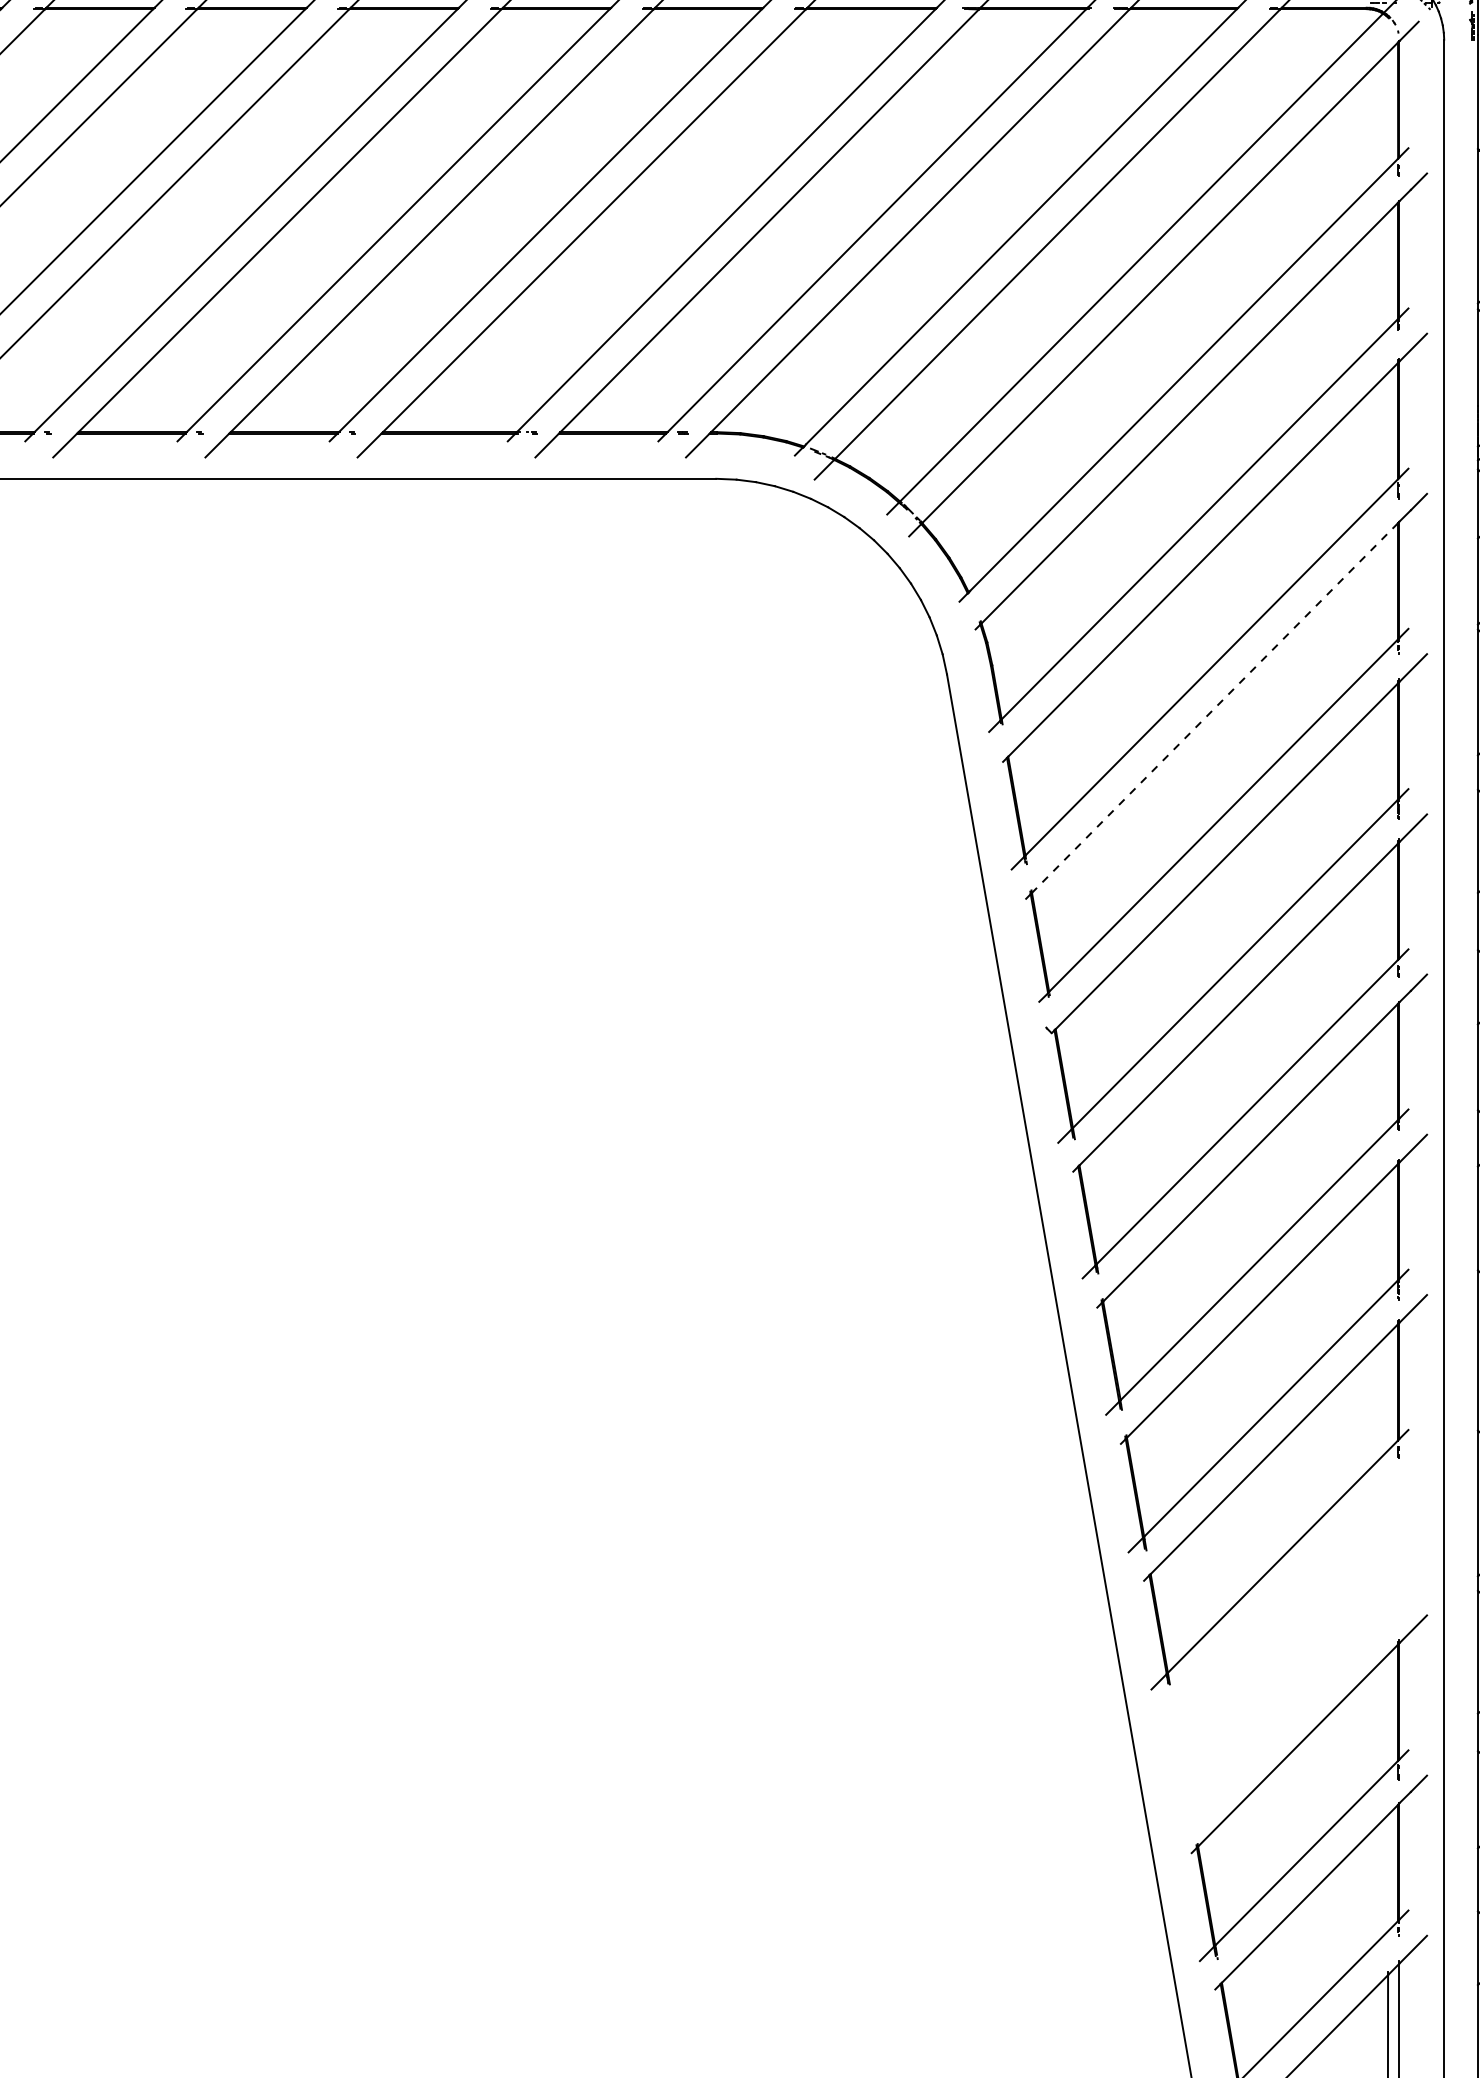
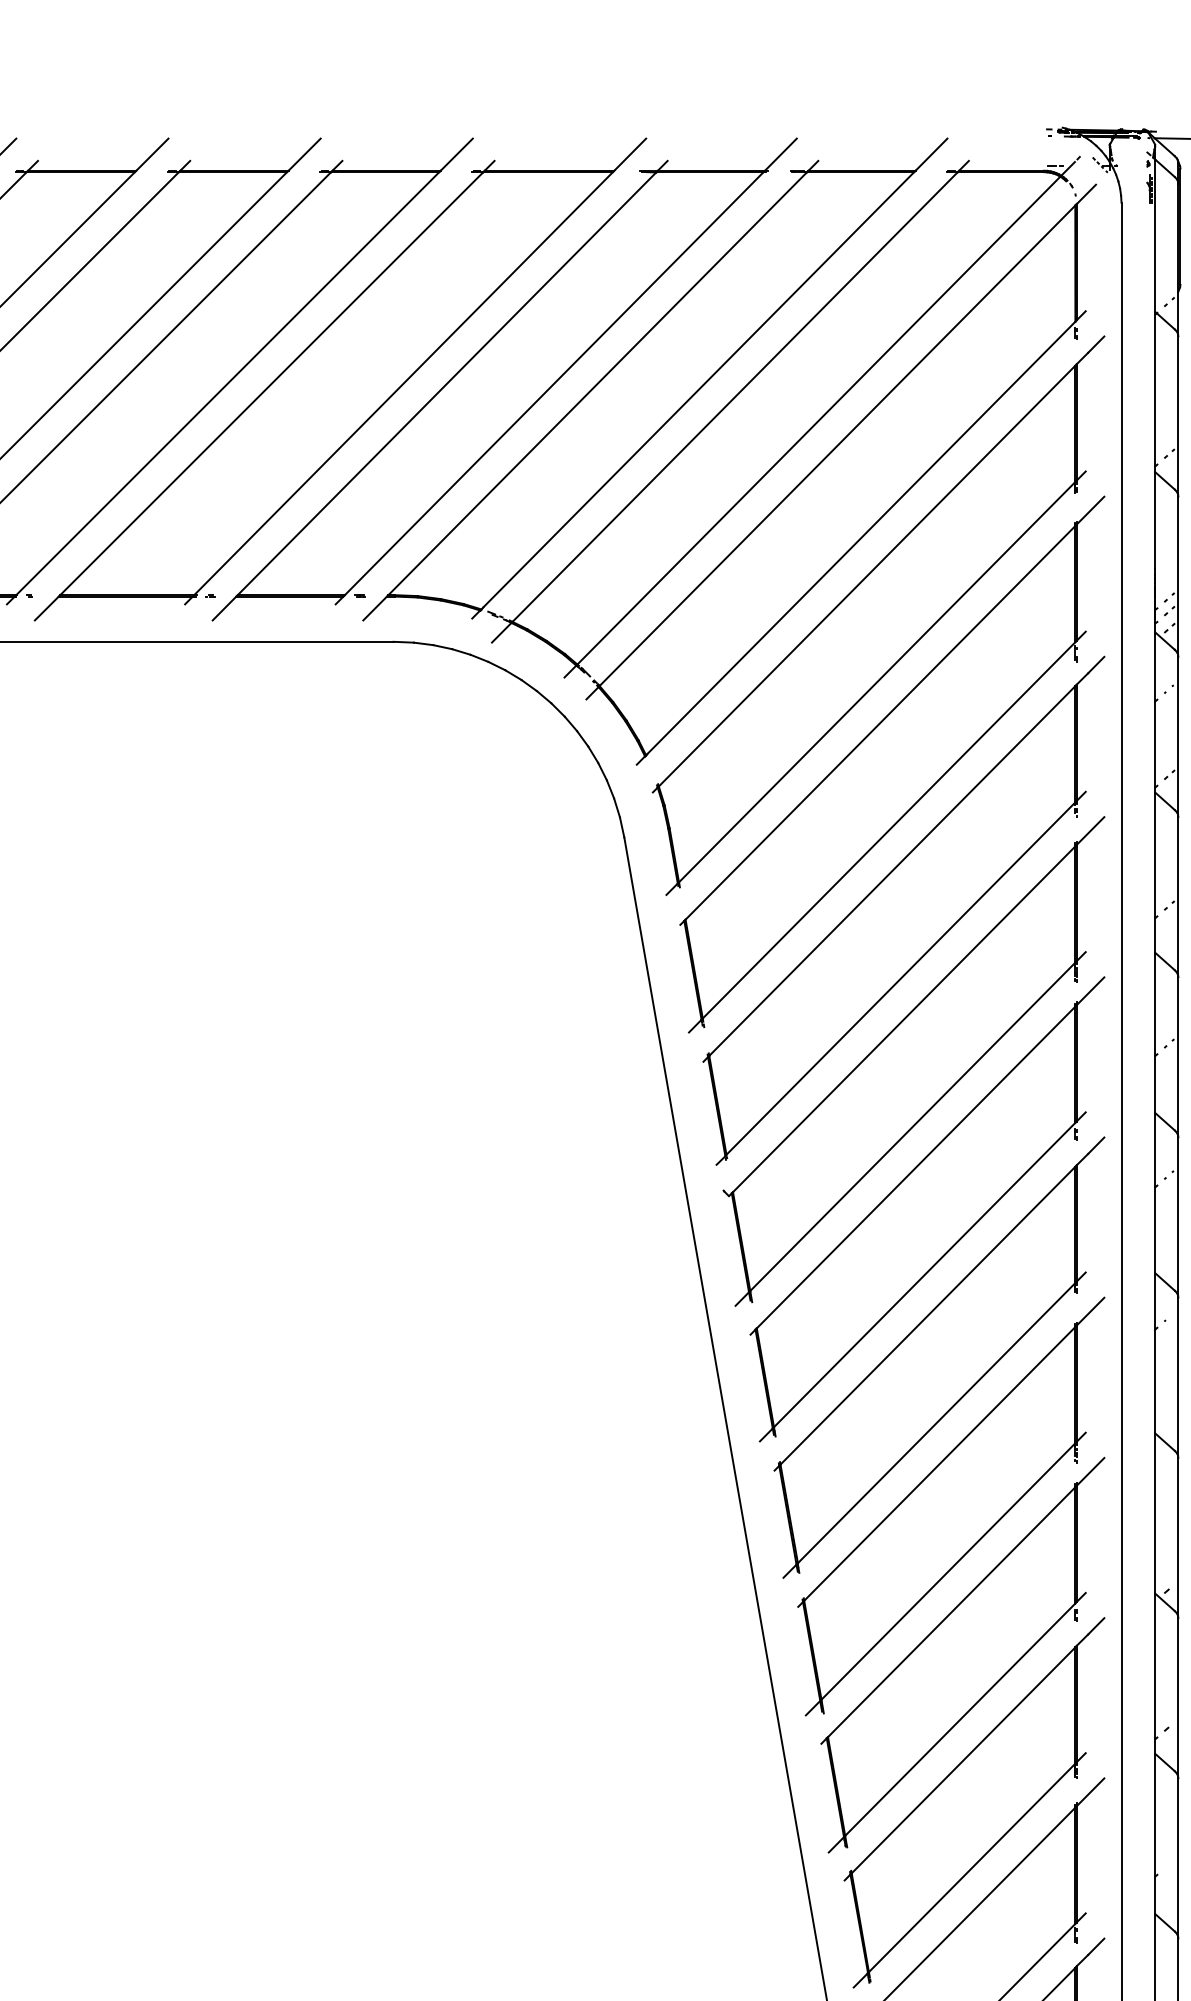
line: (1214, 708) -> (891, 871), dashed -> solid
part: (1297, 1639) -> (974, 1802), added

